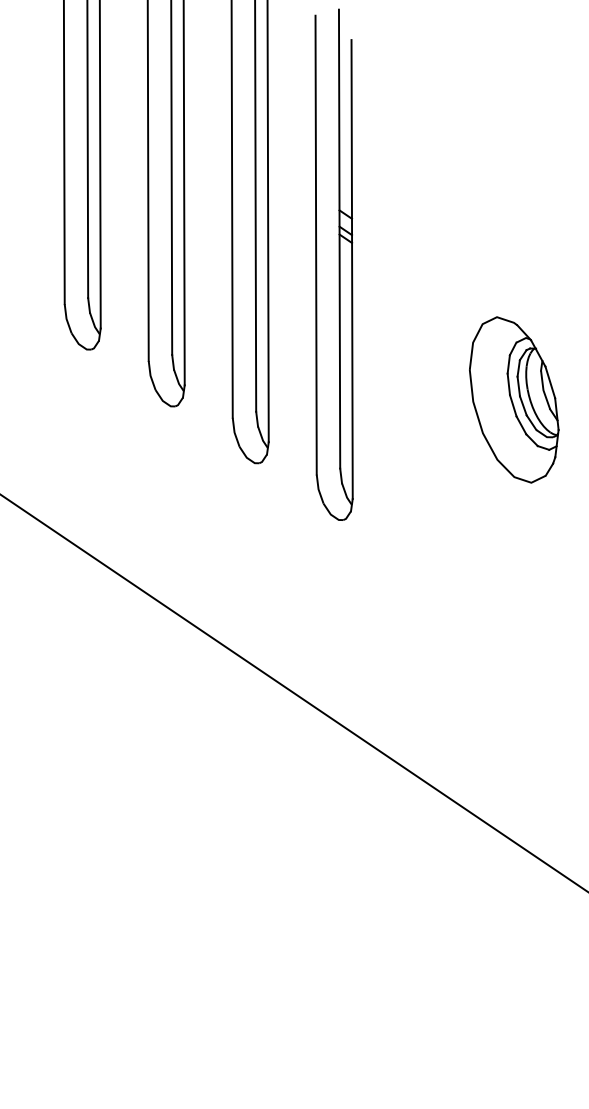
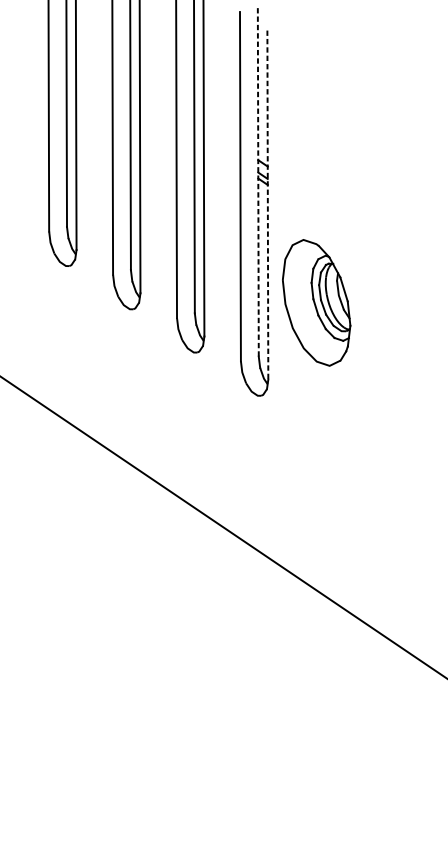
line: (339, 238) -> (258, 181), solid -> dashed
line: (352, 270) -> (268, 205), solid -> dashed
part: (514, 399) -> (316, 302), moved

